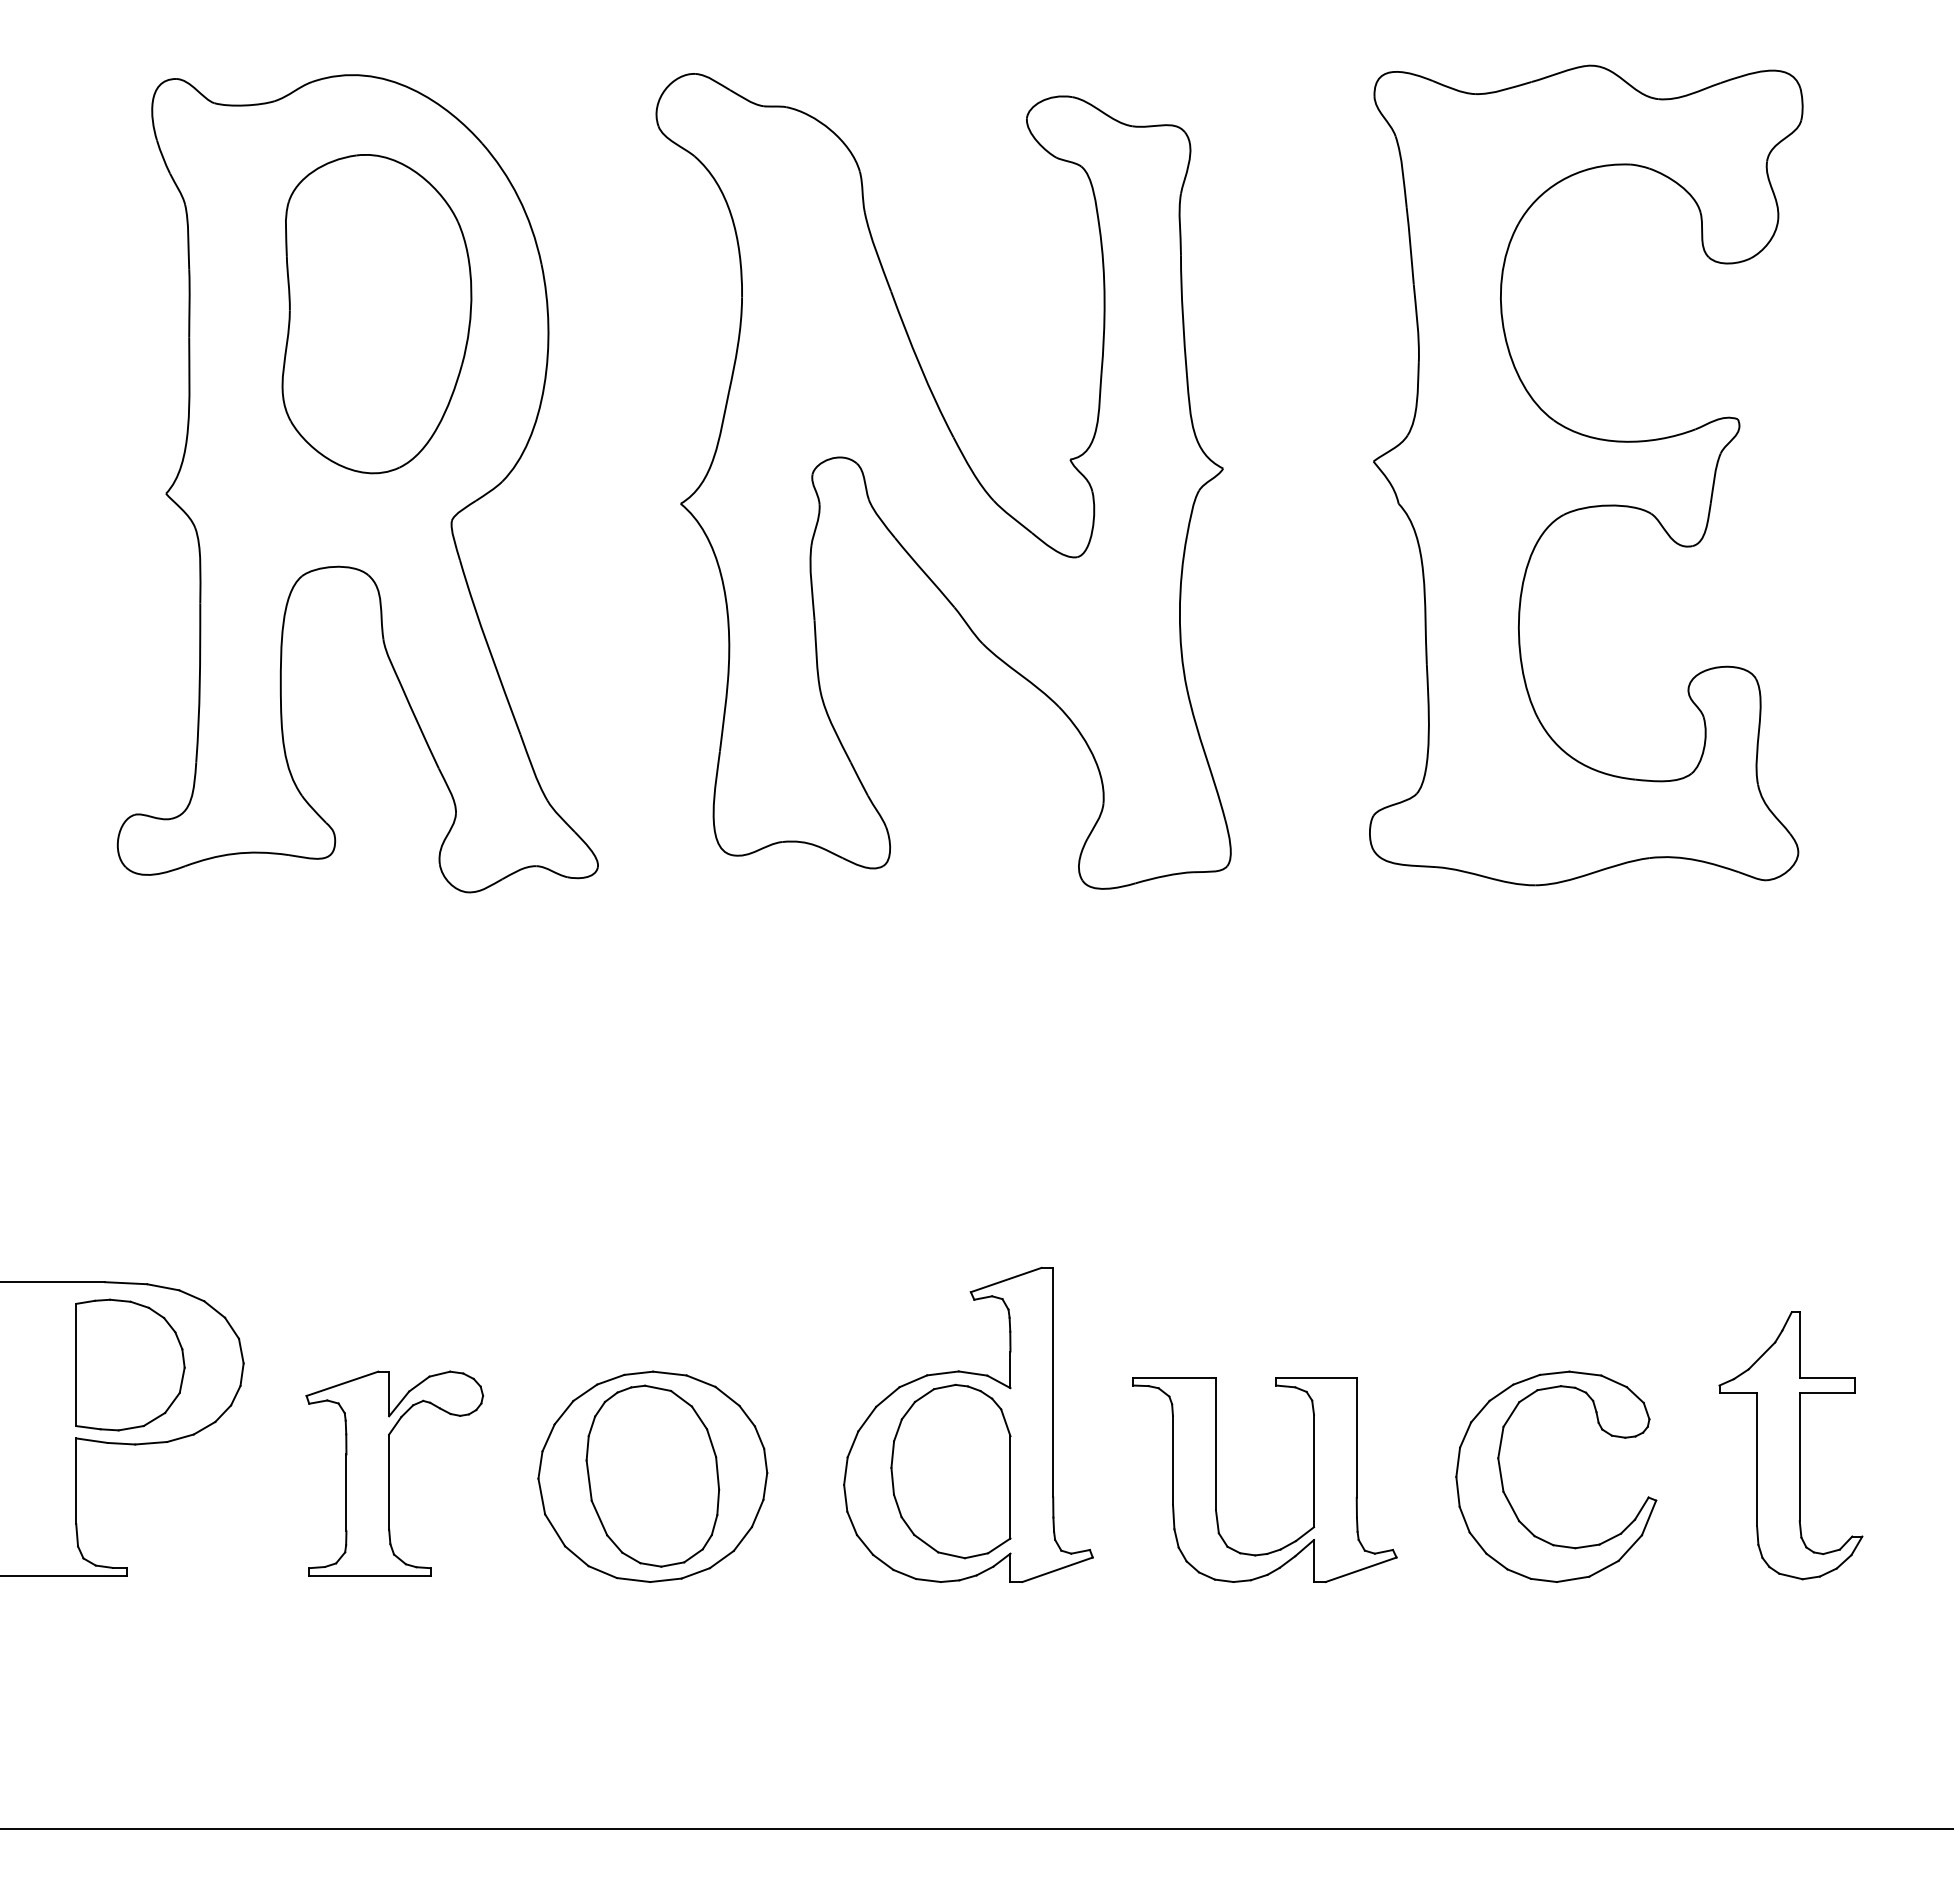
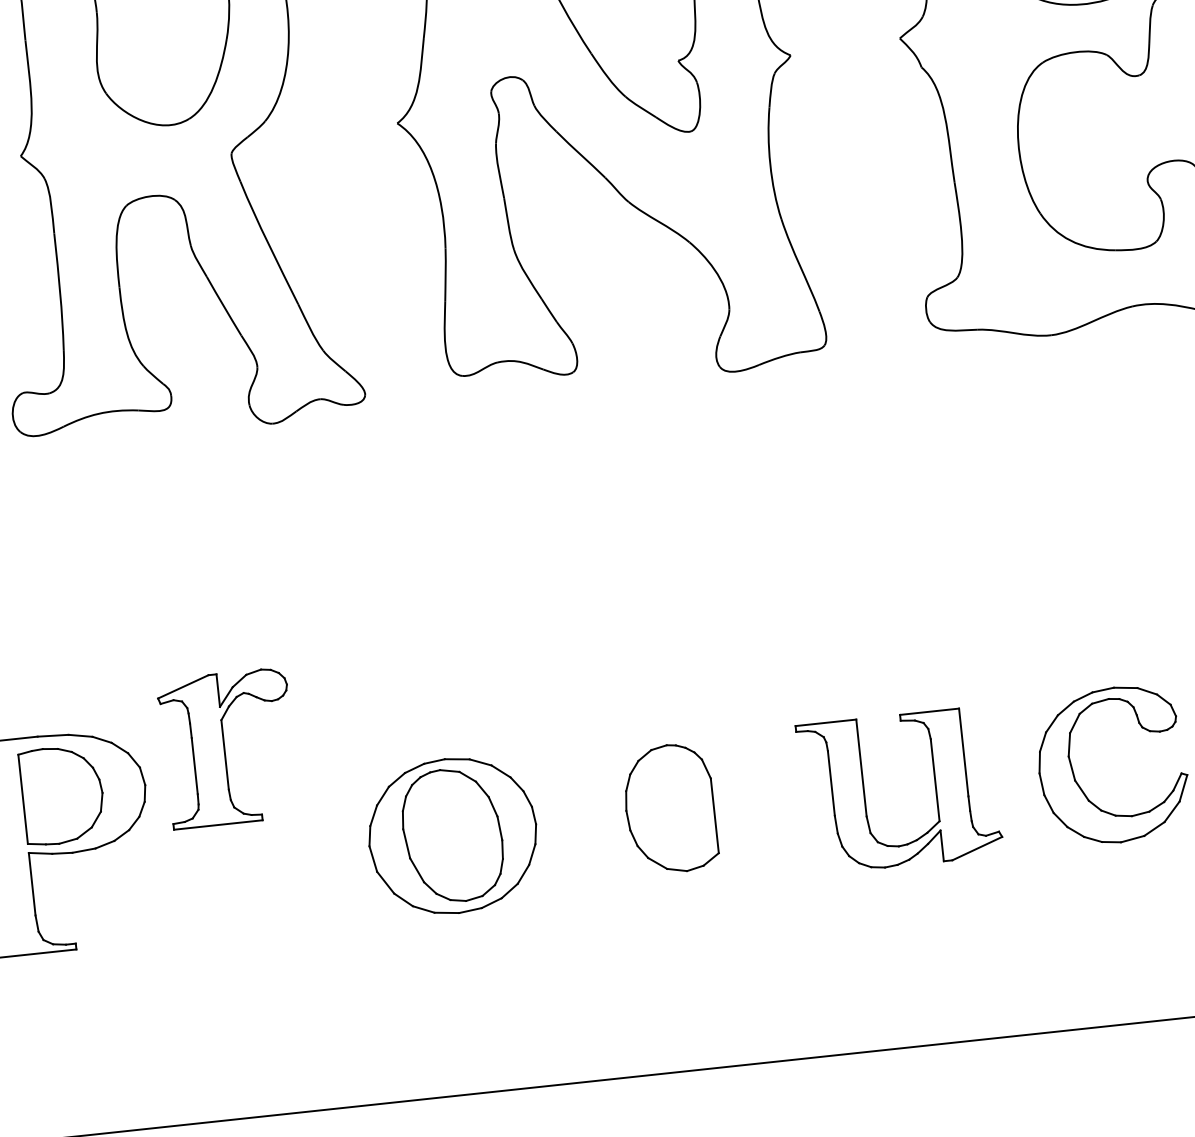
part: (968, 1424) -> (679, 773), removed
part: (394, 1473) -> (228, 748), moved

